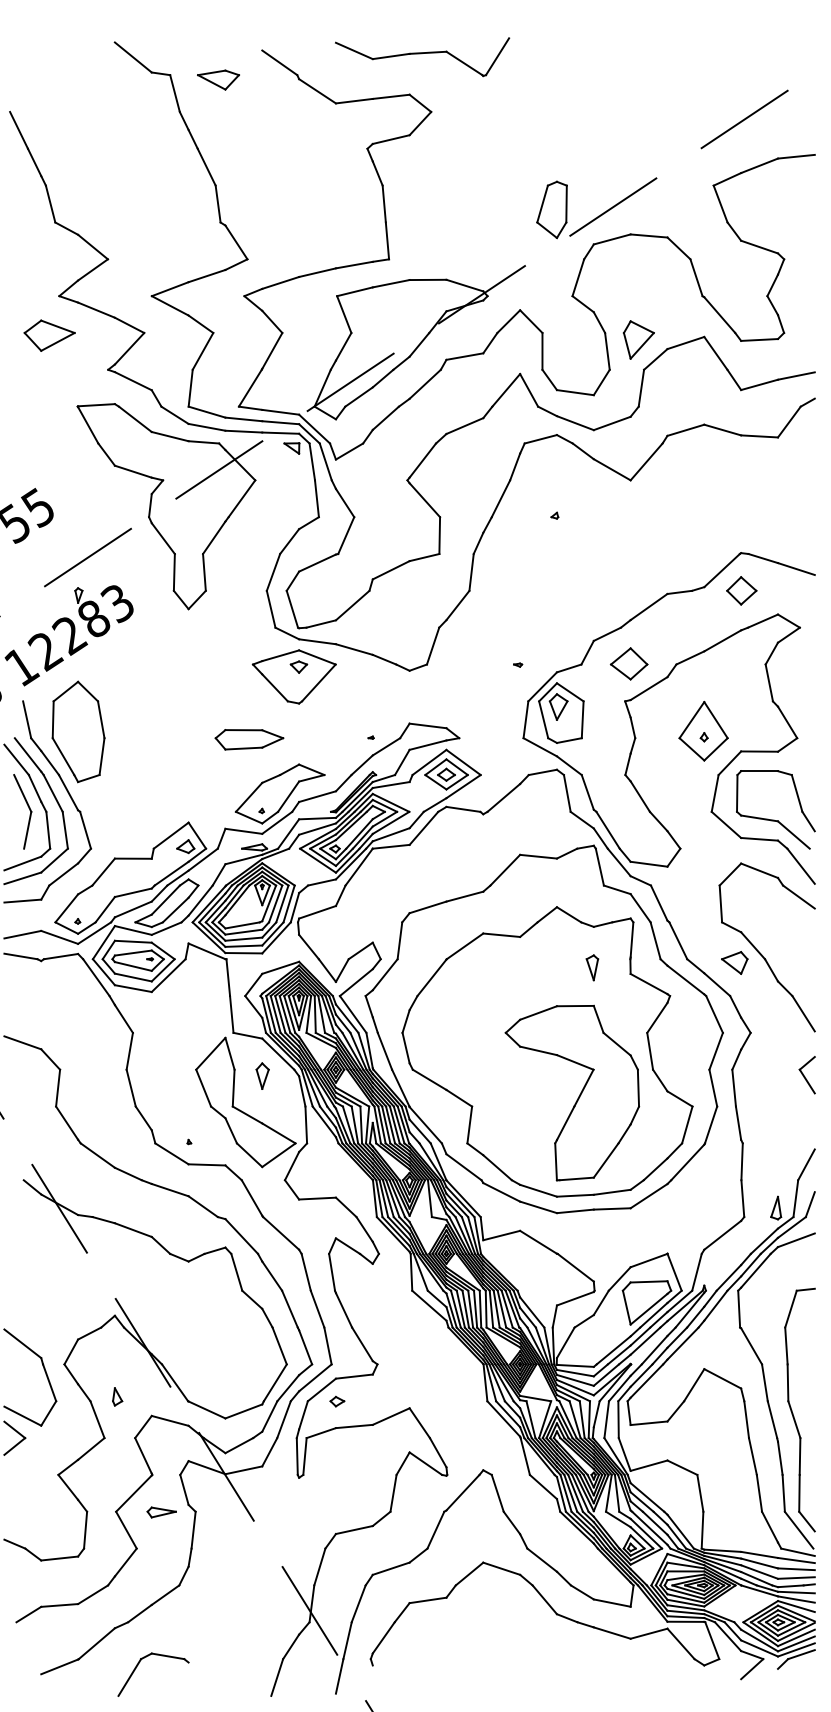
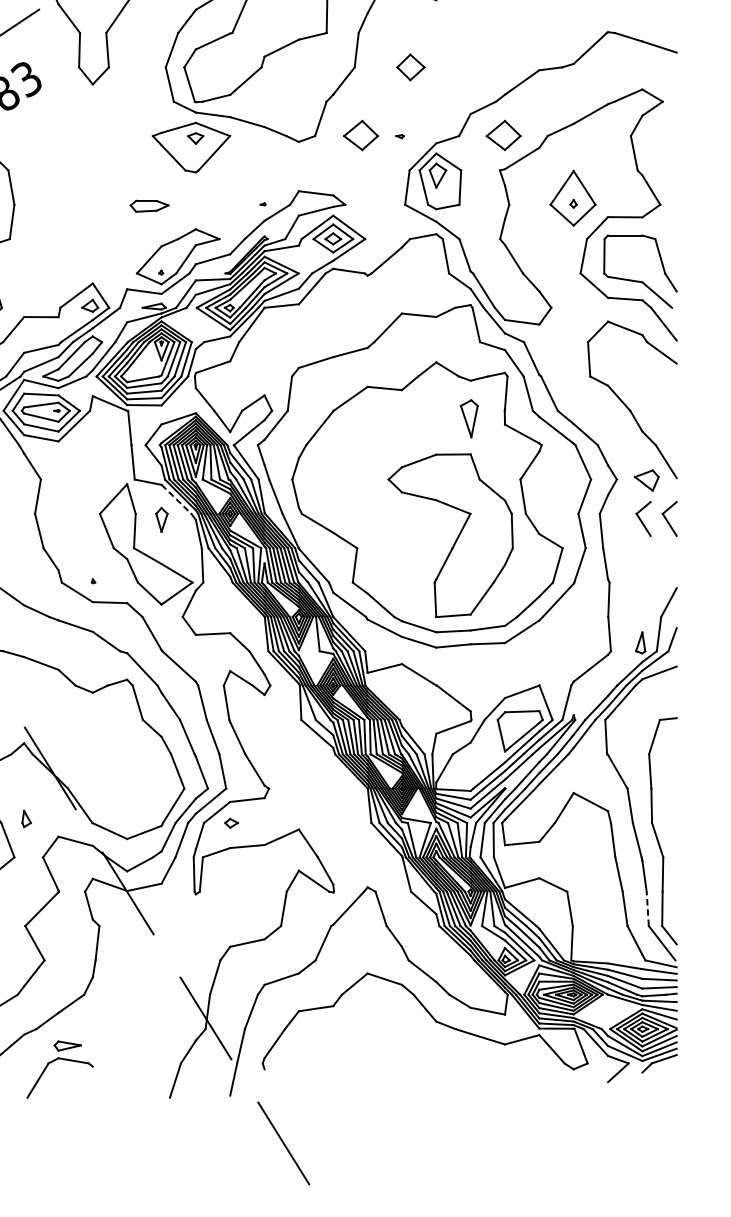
part: (741, 590) -> (410, 67), moved
part: (475, 663) -> (360, 135), added
part: (249, 739) -> (149, 205), size x0.6
part: (734, 962) -> (646, 480), moved
part: (592, 967) -> (469, 418), size x1.6
line: (278, 1054) -> (176, 499), solid -> dashed
part: (778, 1075) -> (642, 519), added
line: (783, 1492) -> (647, 908), solid -> dashed
part: (161, 1512) -> (67, 1046), moved

